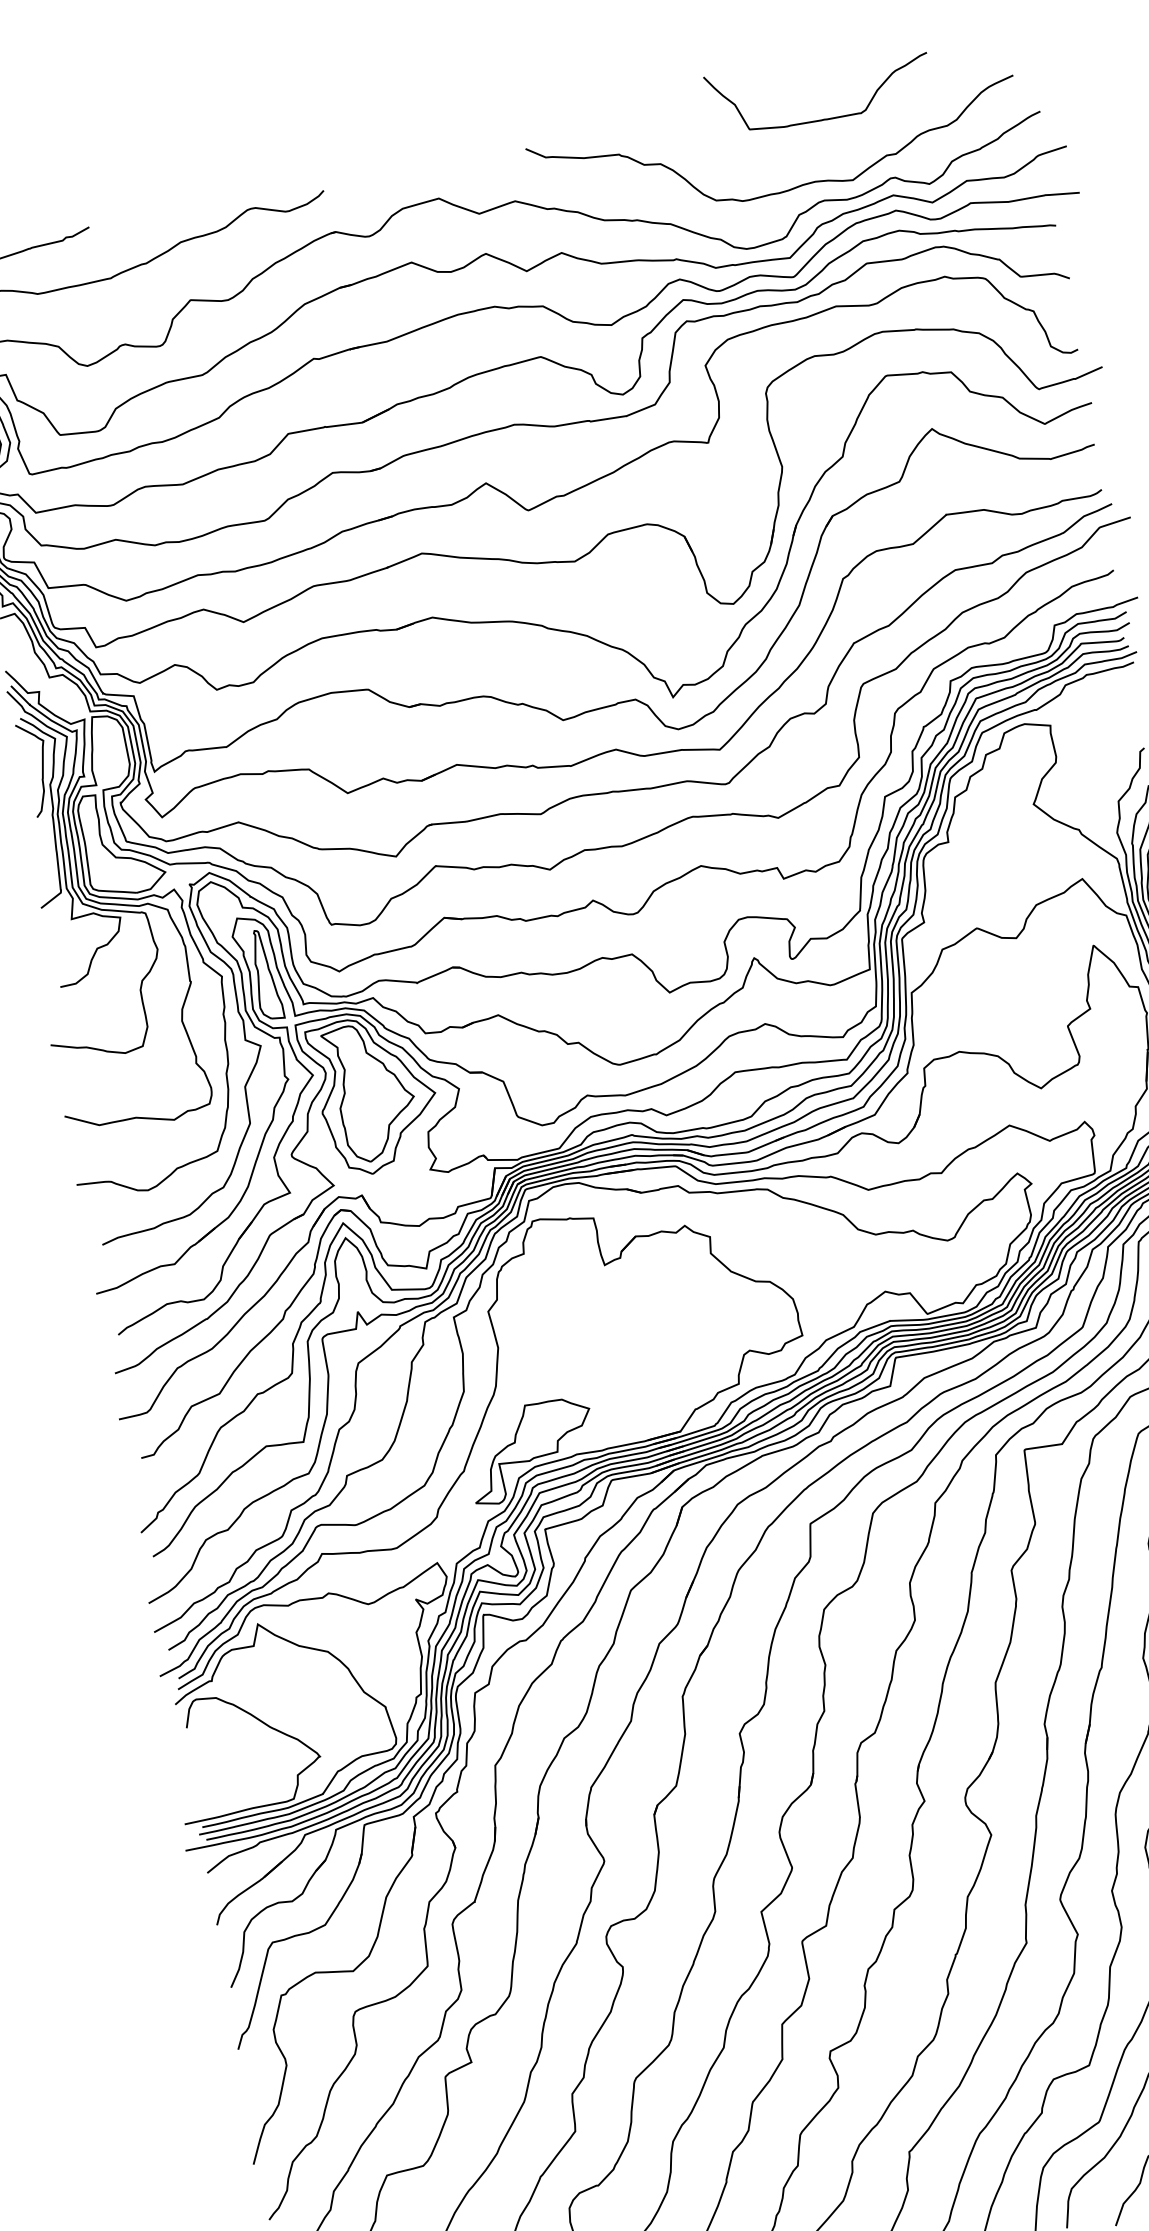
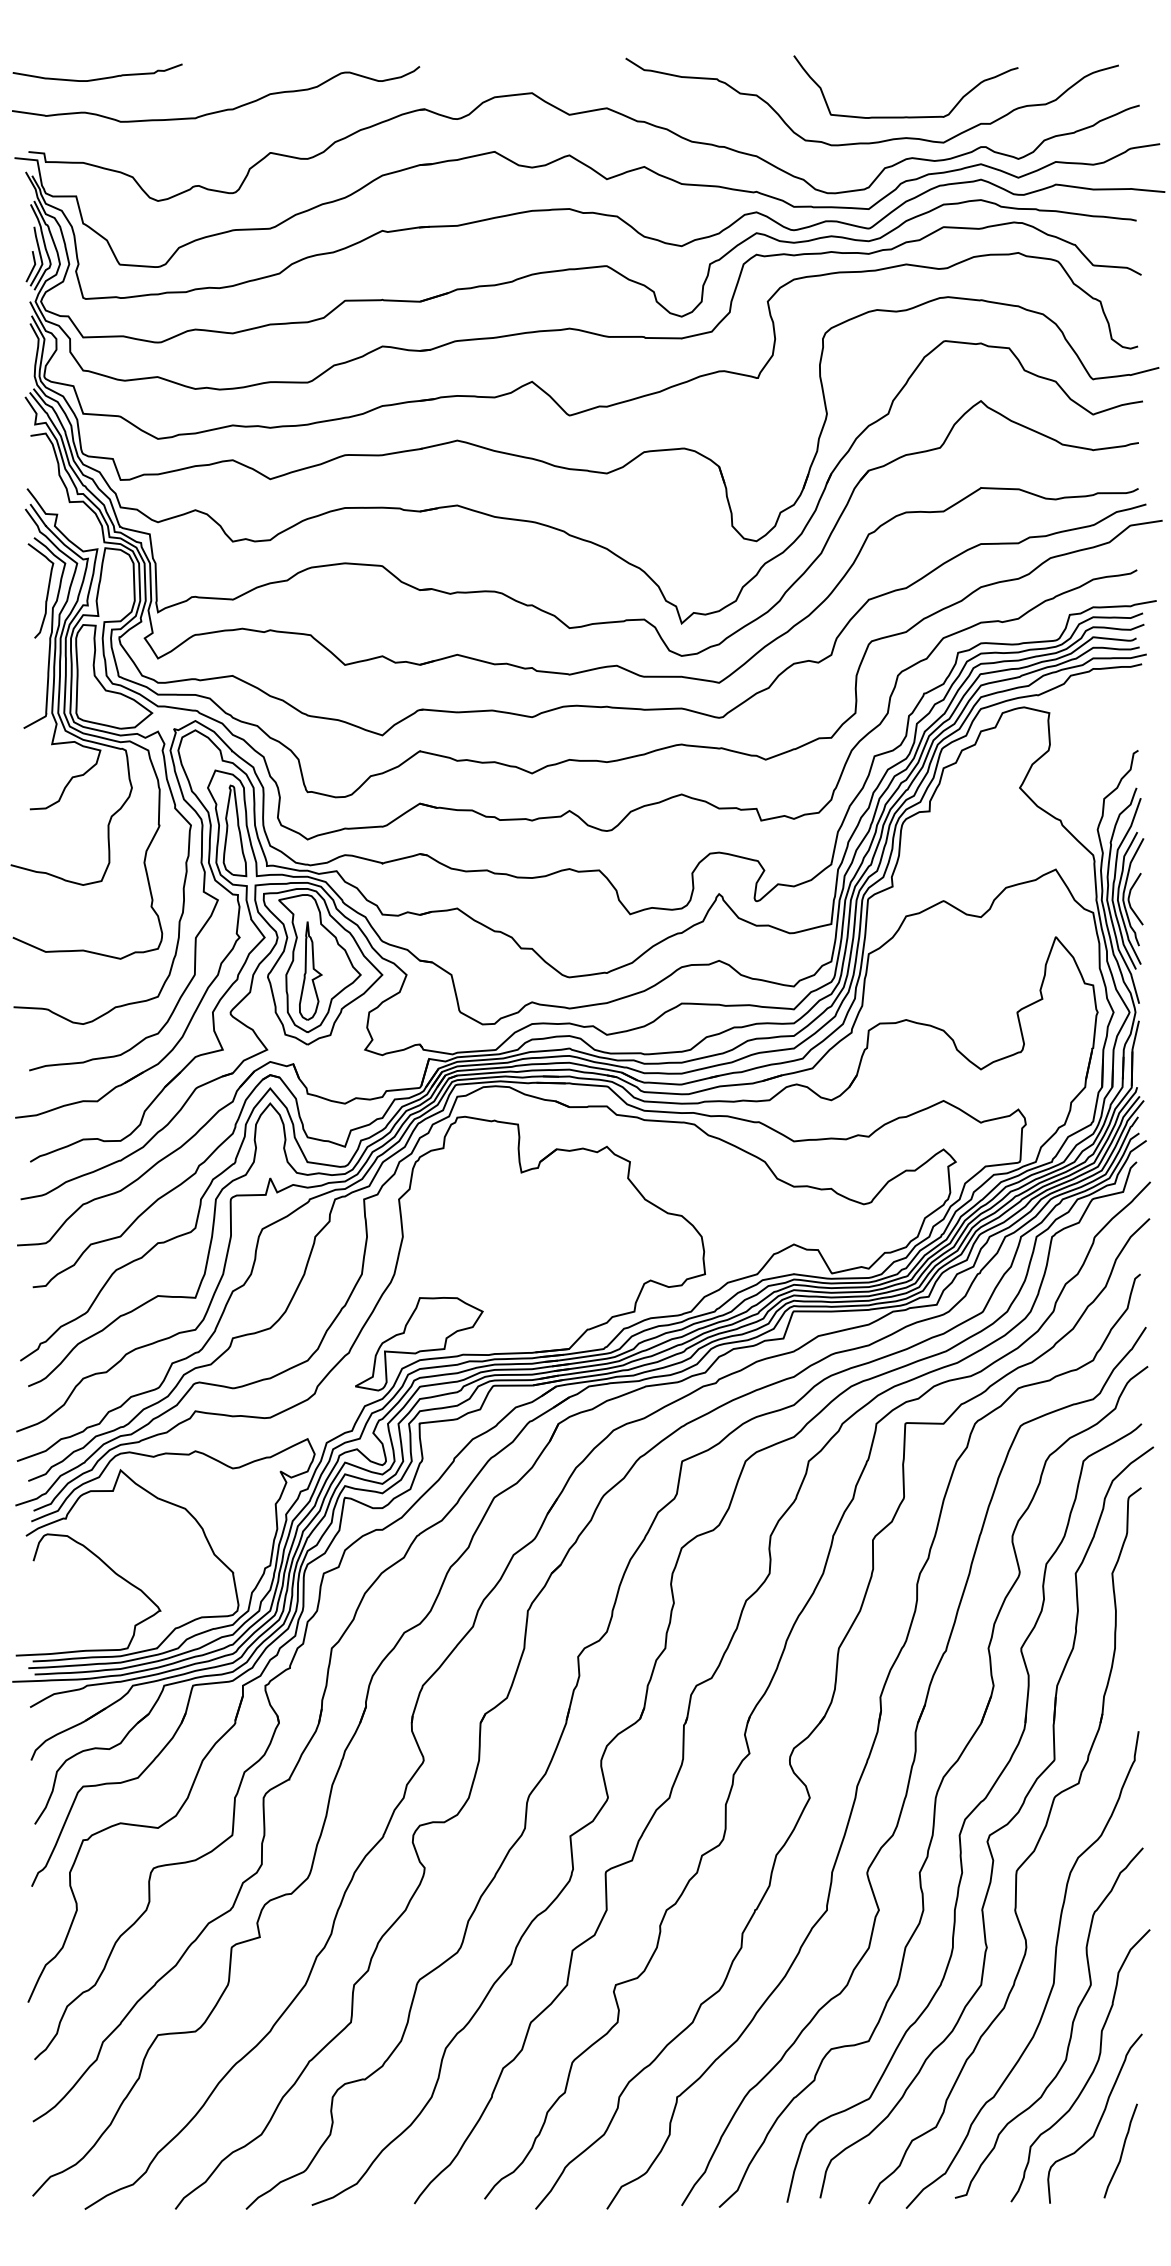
curve: (823, 118) -> (905, 116), moved
part: (363, 1100) -> (310, 970), added

